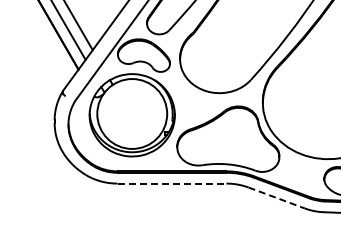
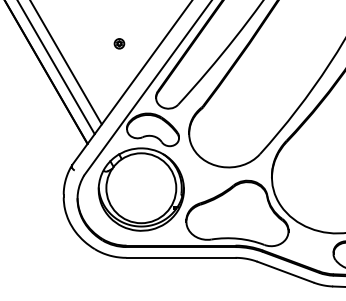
line: (172, 183) -> (181, 257), dashed -> solid
line: (276, 198) -> (285, 272), dashed -> solid

